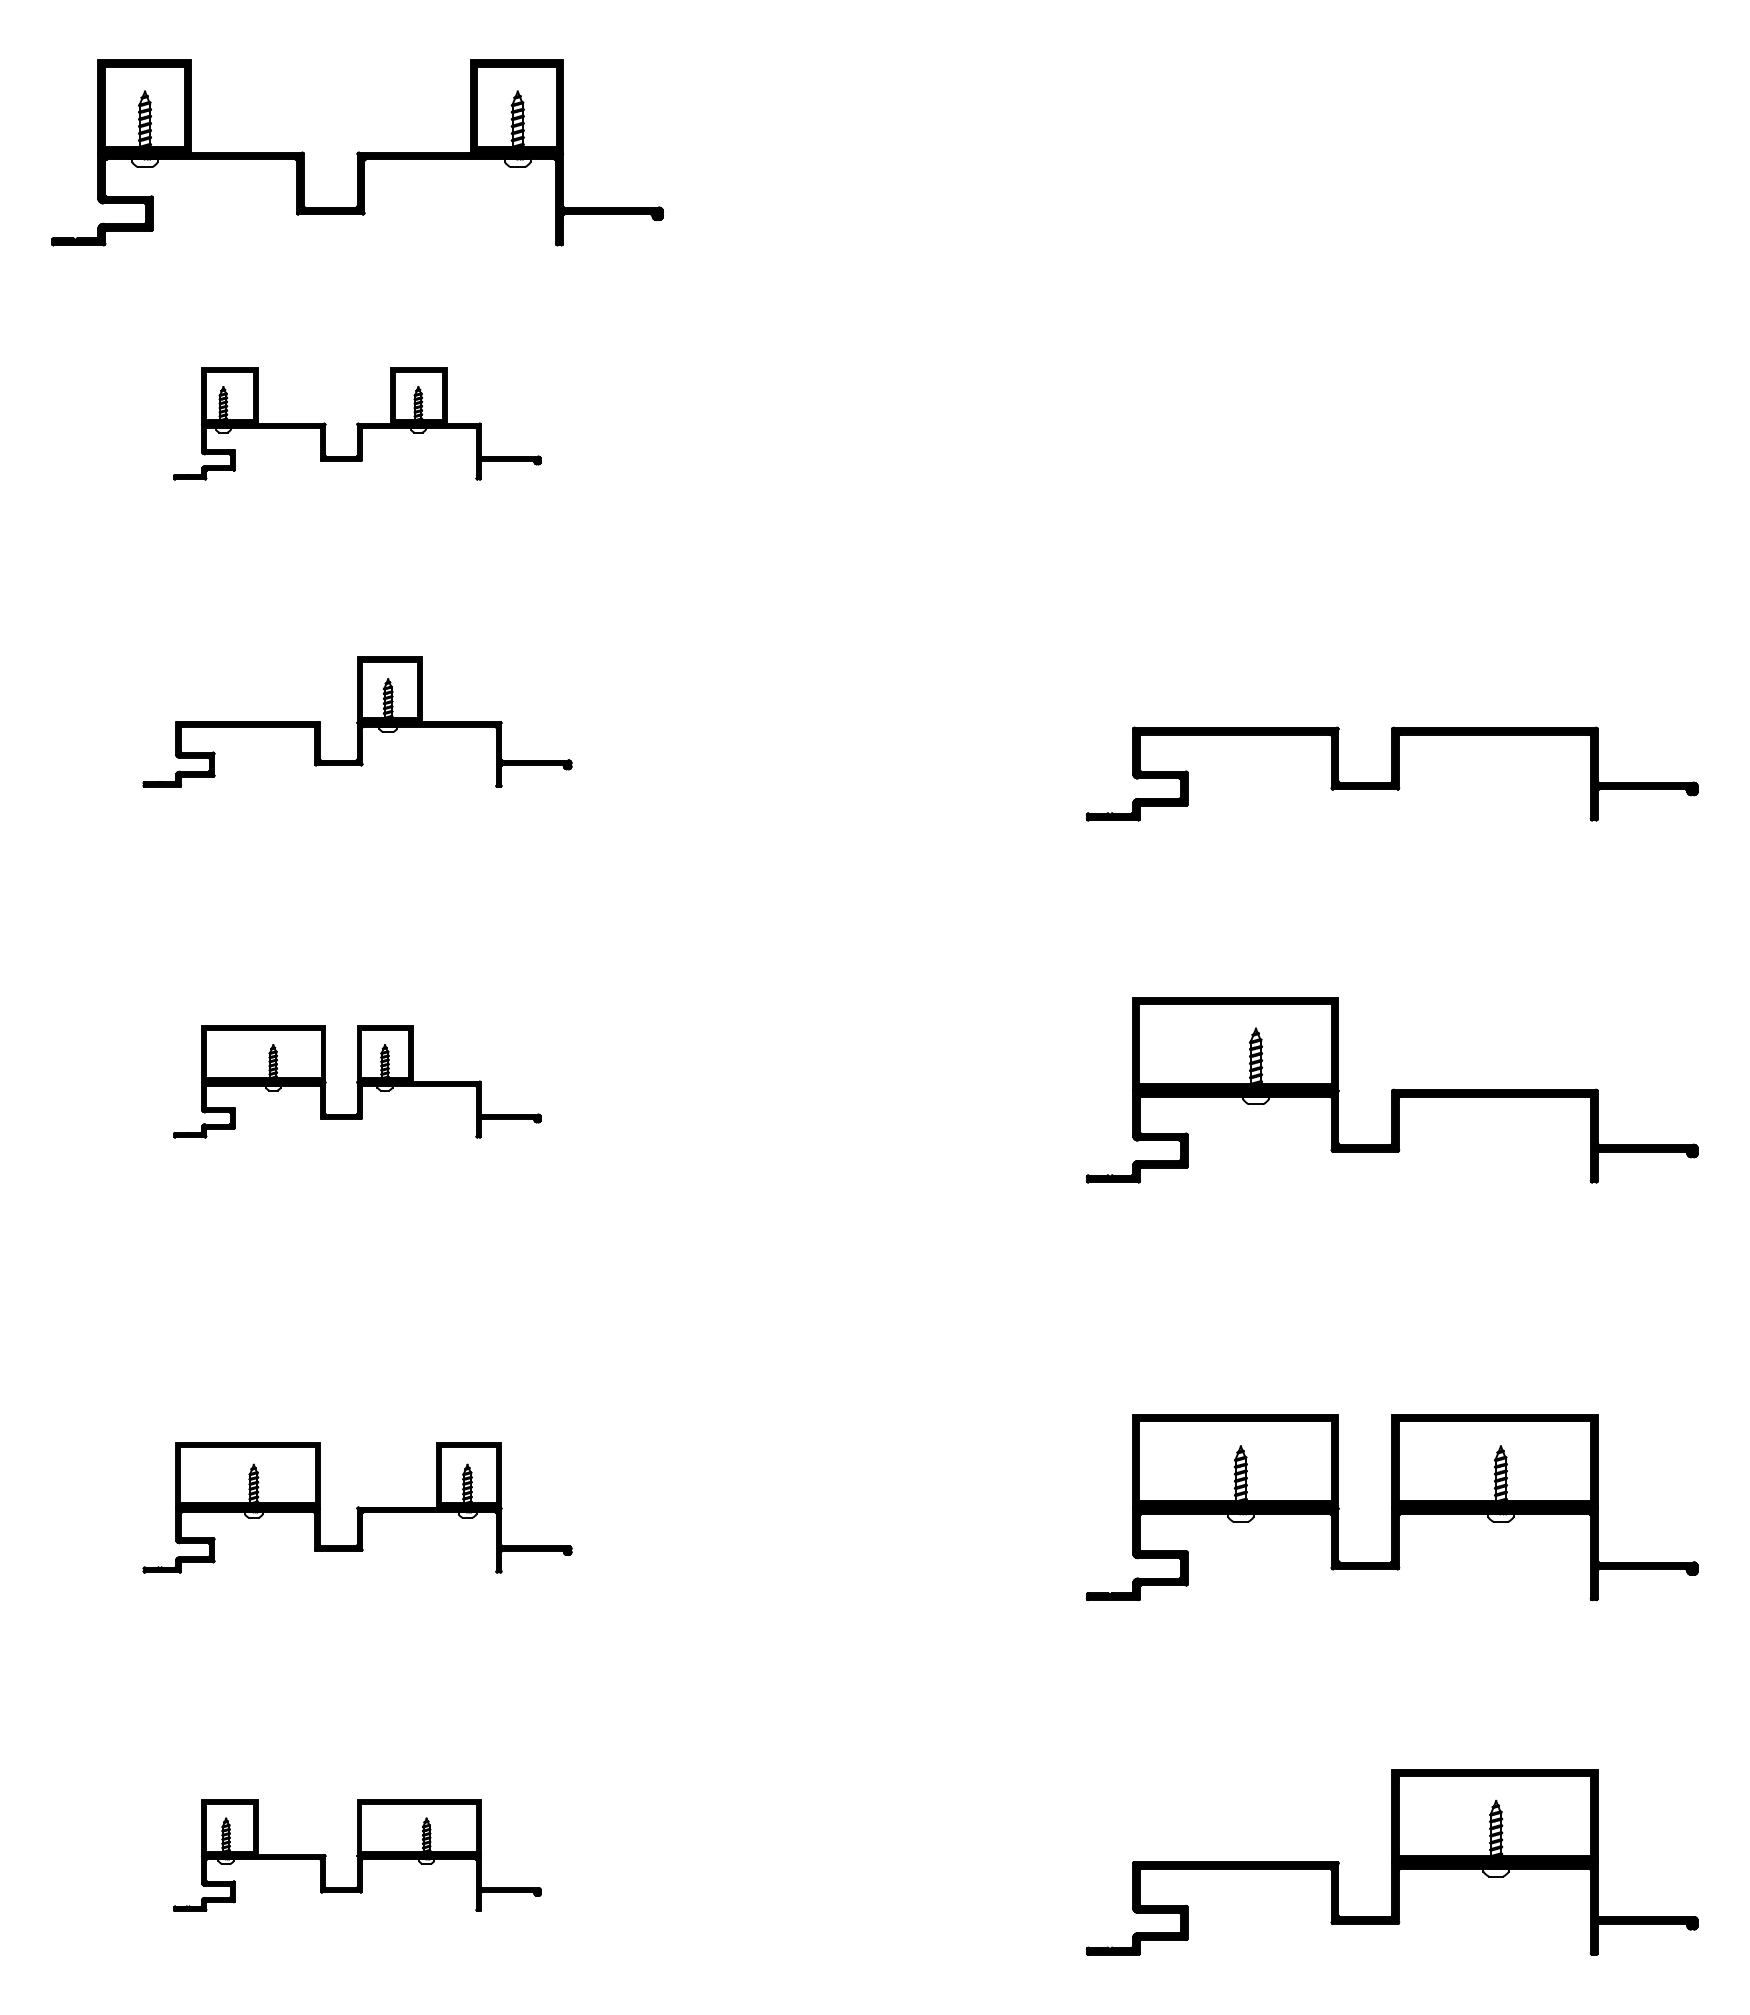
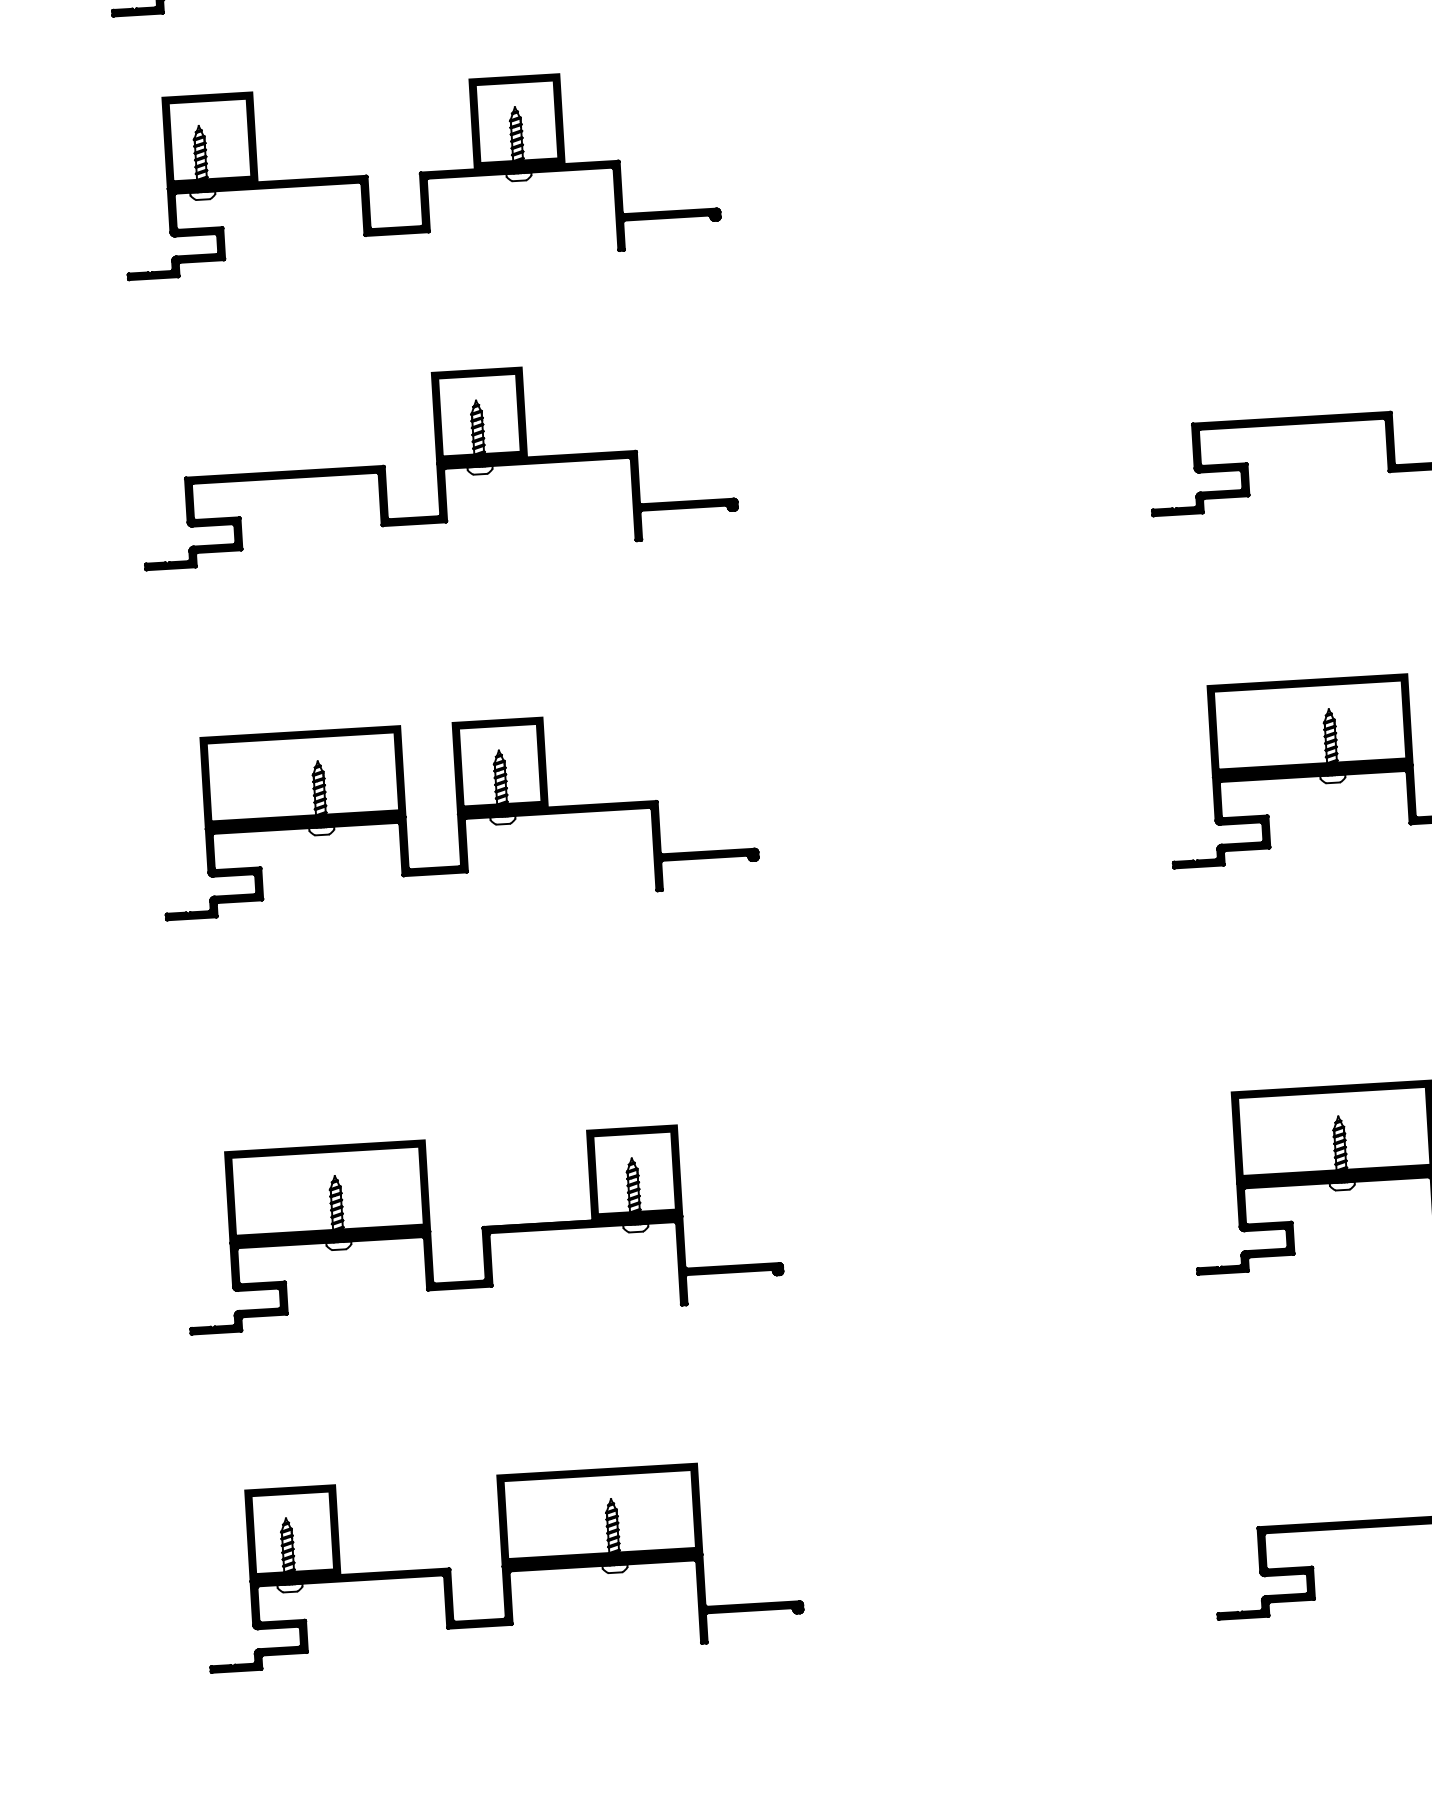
part: (357, 423) -> (419, 172), size x1.67
part: (357, 722) -> (437, 463), size x1.43
part: (357, 1081) -> (457, 812), size x1.67
part: (357, 1507) -> (482, 1226), size x1.43
part: (357, 1855) -> (502, 1565), size x1.67

